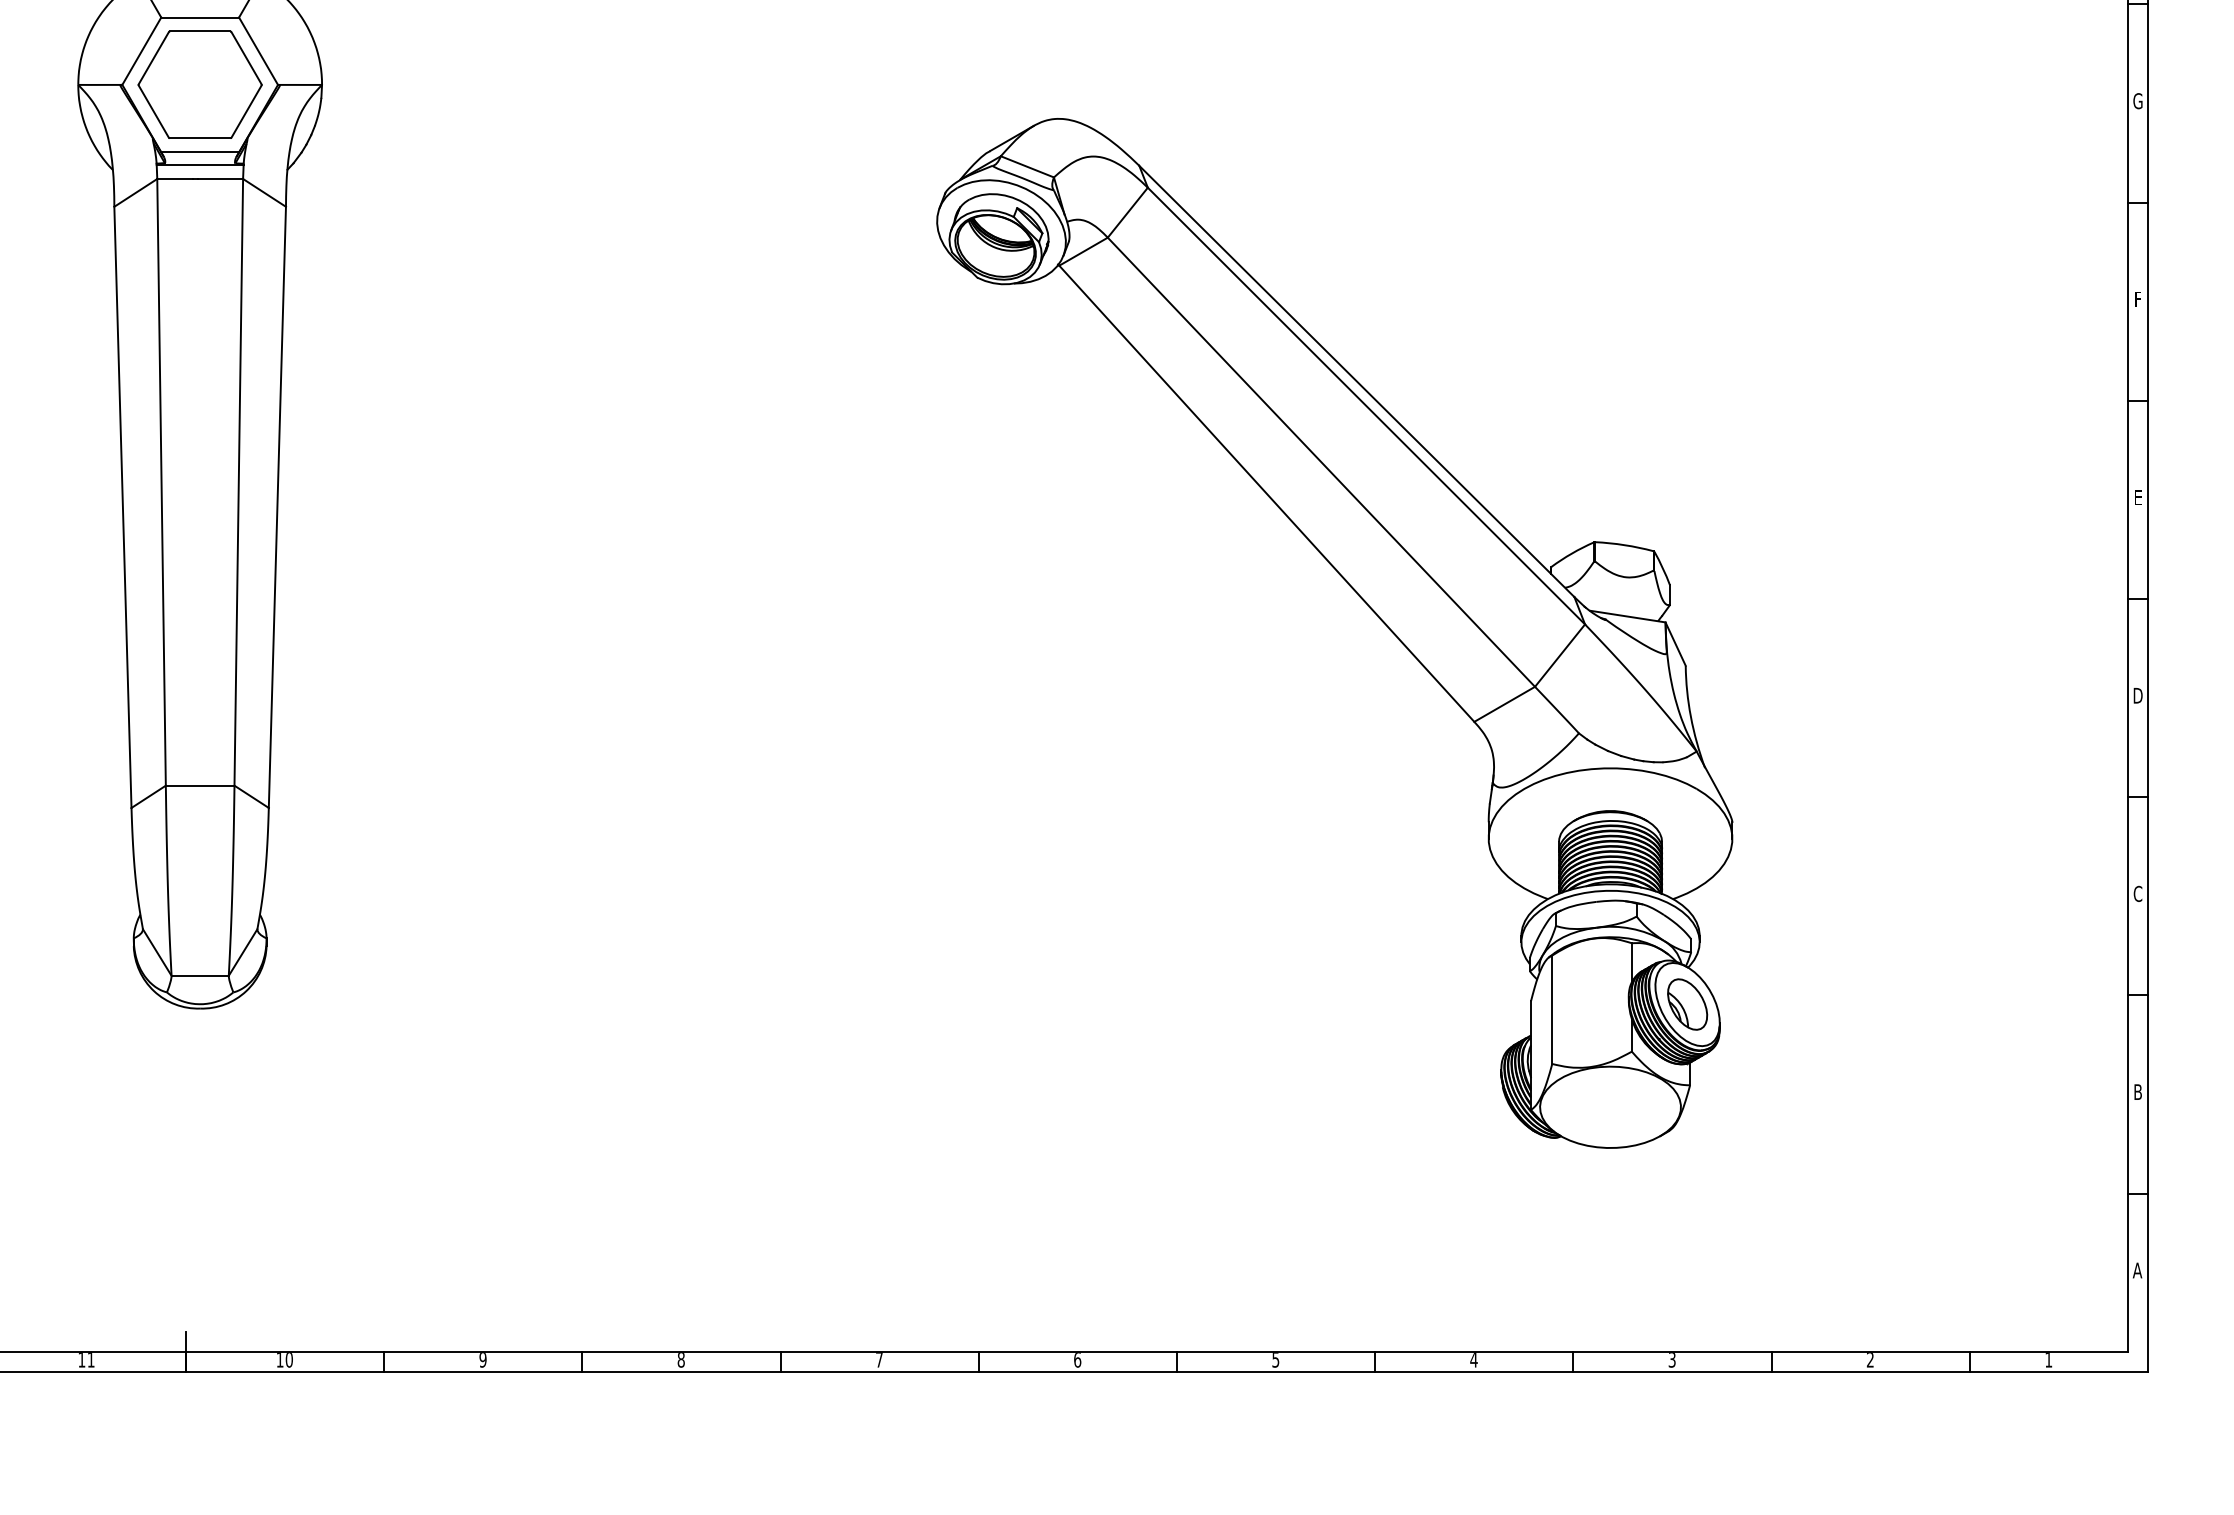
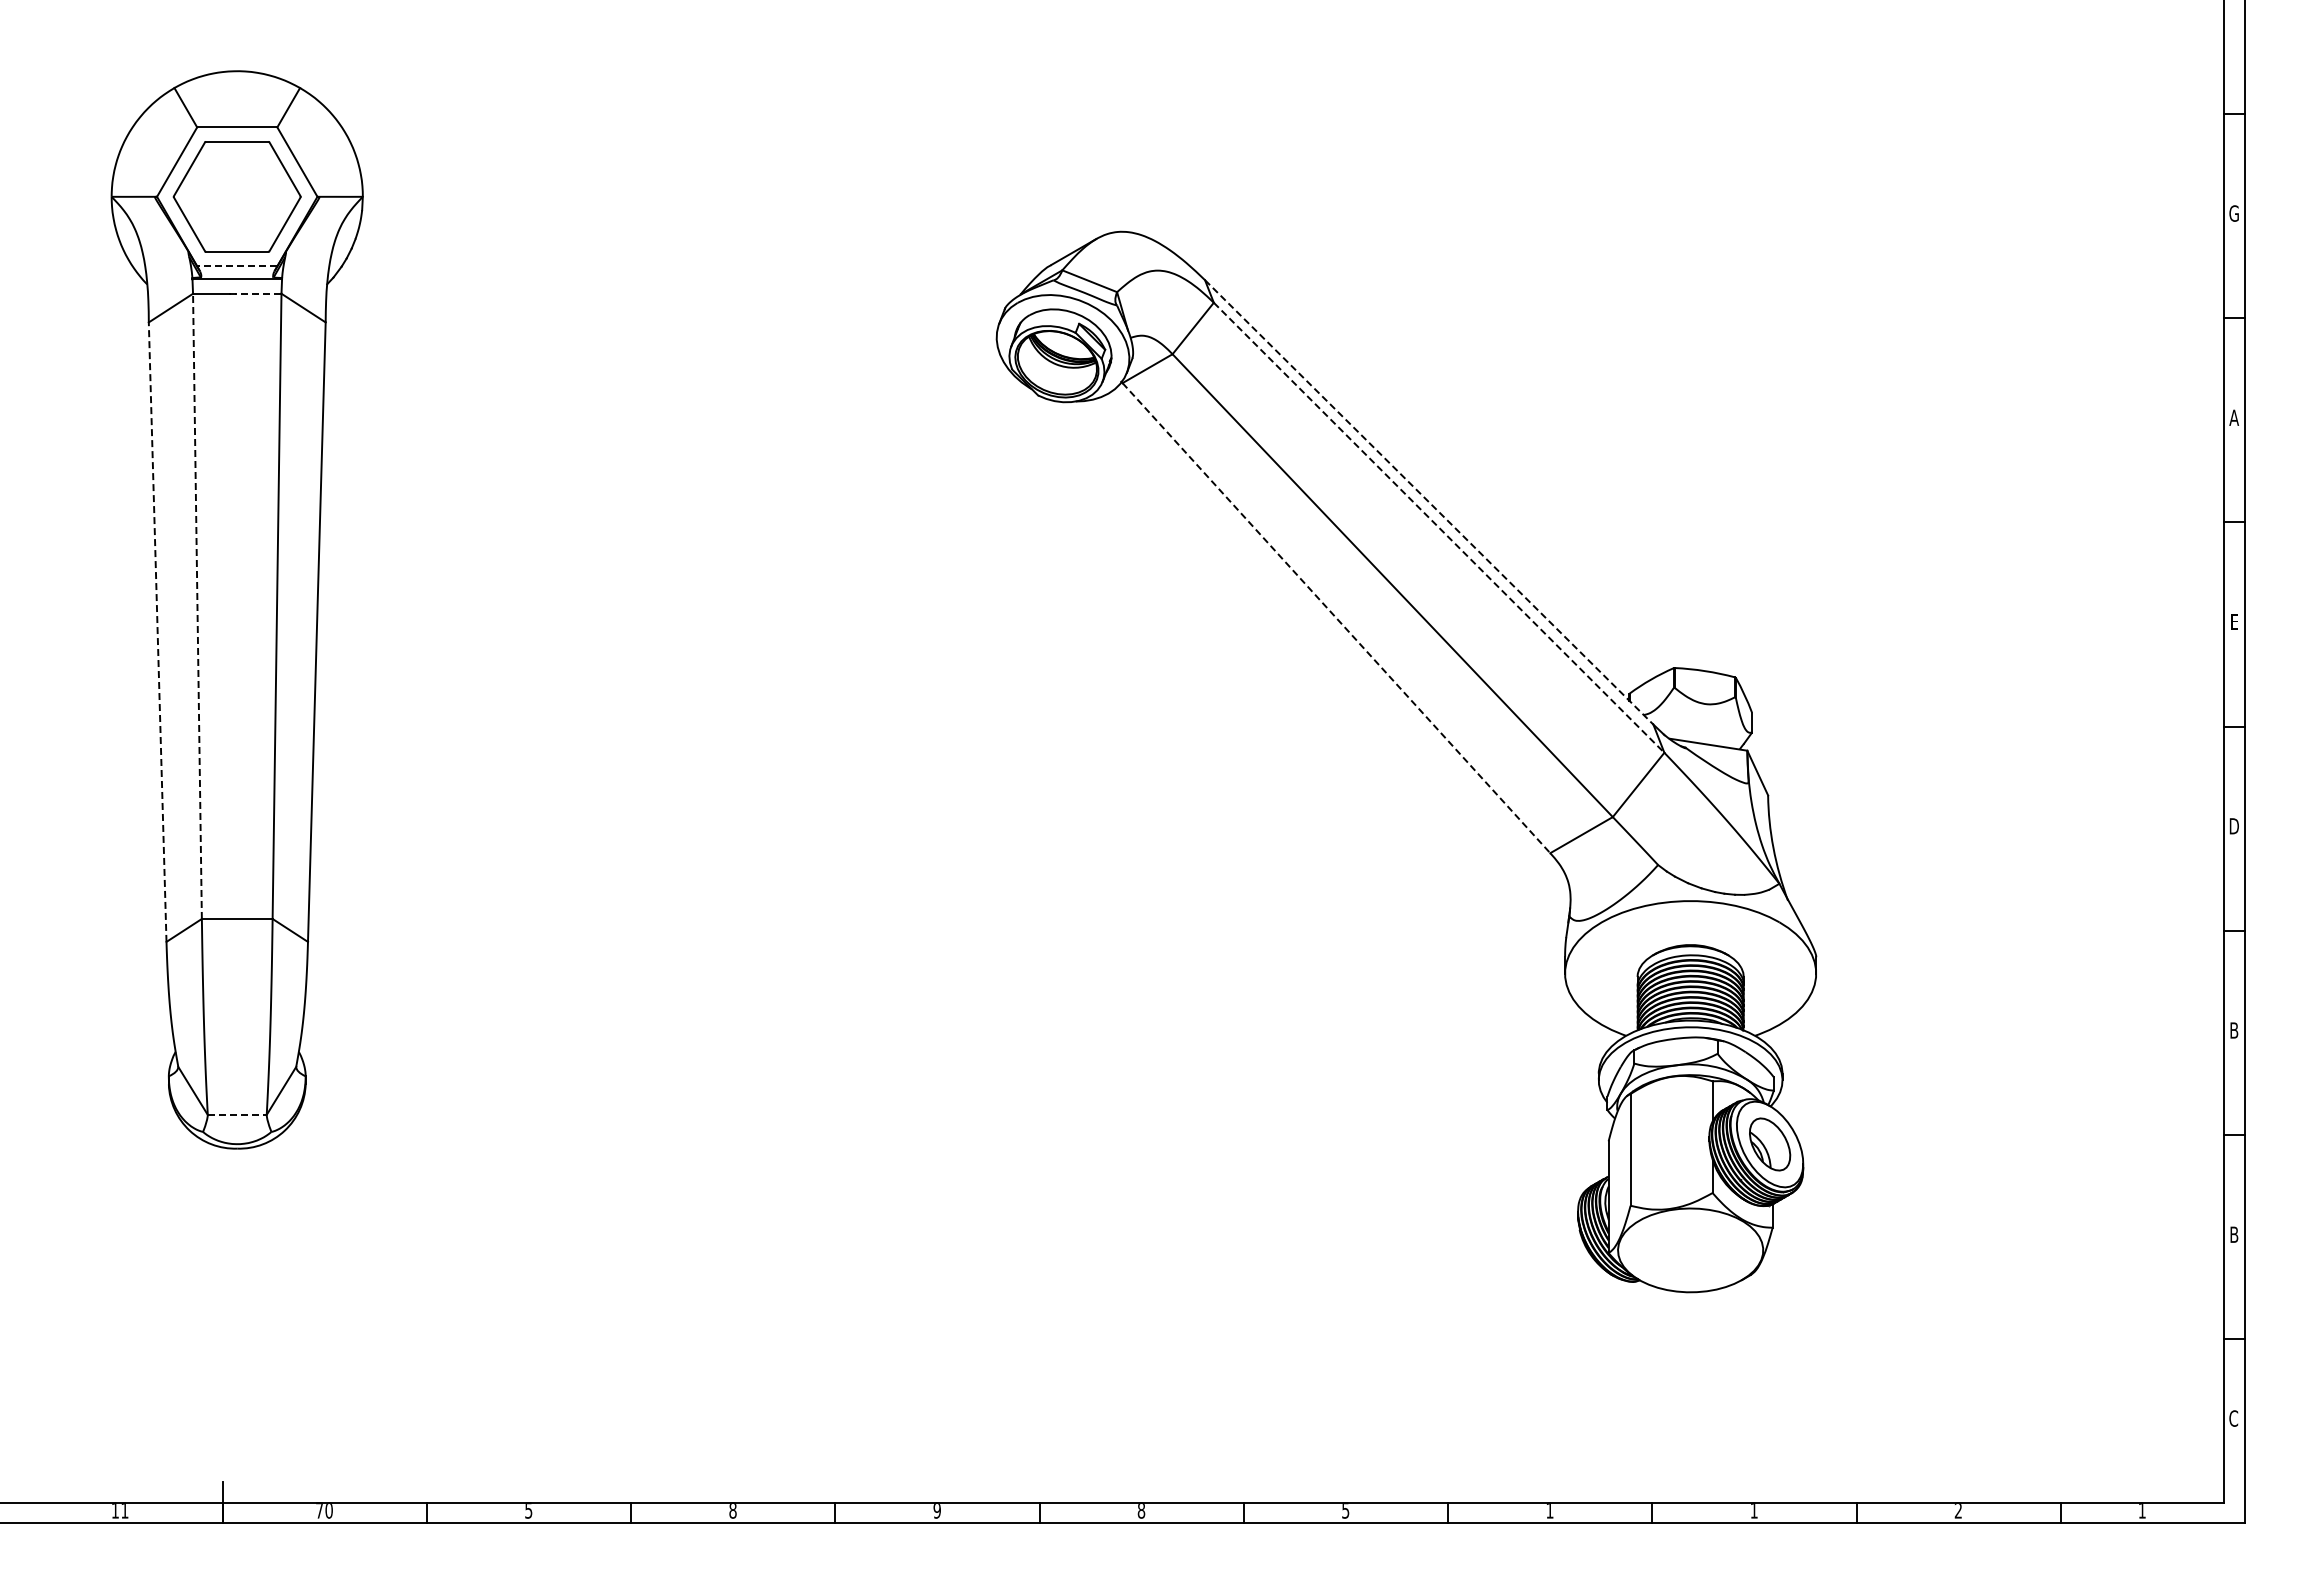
line: (199, 152) -> (236, 266), solid -> dashed
line: (219, 178) -> (257, 293), solid -> dashed
text: (2138, 299) -> (2234, 417), F -> A
line: (1357, 381) -> (1429, 502), solid -> dashed
line: (1366, 406) -> (1439, 528), solid -> dashed
line: (161, 482) -> (197, 606), solid -> dashed
line: (1266, 494) -> (1336, 618), solid -> dashed
line: (122, 507) -> (157, 632), solid -> dashed
text: (2137, 893) -> (2233, 1030), C -> B
line: (200, 975) -> (237, 1114), solid -> dashed
text: (2137, 1270) -> (2233, 1418), A -> C
text: (279, 1360) -> (319, 1511), 10 -> 70
text: (482, 1360) -> (528, 1511), 9 -> 5
text: (878, 1360) -> (936, 1511), 7 -> 9
text: (1077, 1360) -> (1141, 1511), 6 -> 8
text: (1473, 1360) -> (1549, 1511), 4 -> 1
text: (1671, 1360) -> (1753, 1511), 3 -> 1

